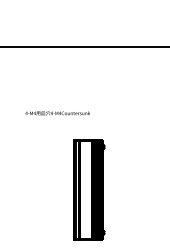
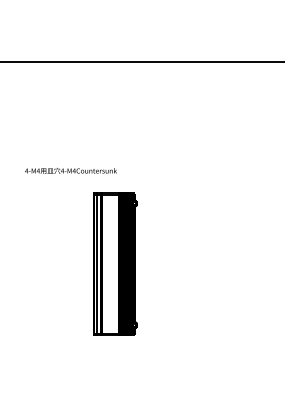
text: (57, 113) -> (70, 170), moved

